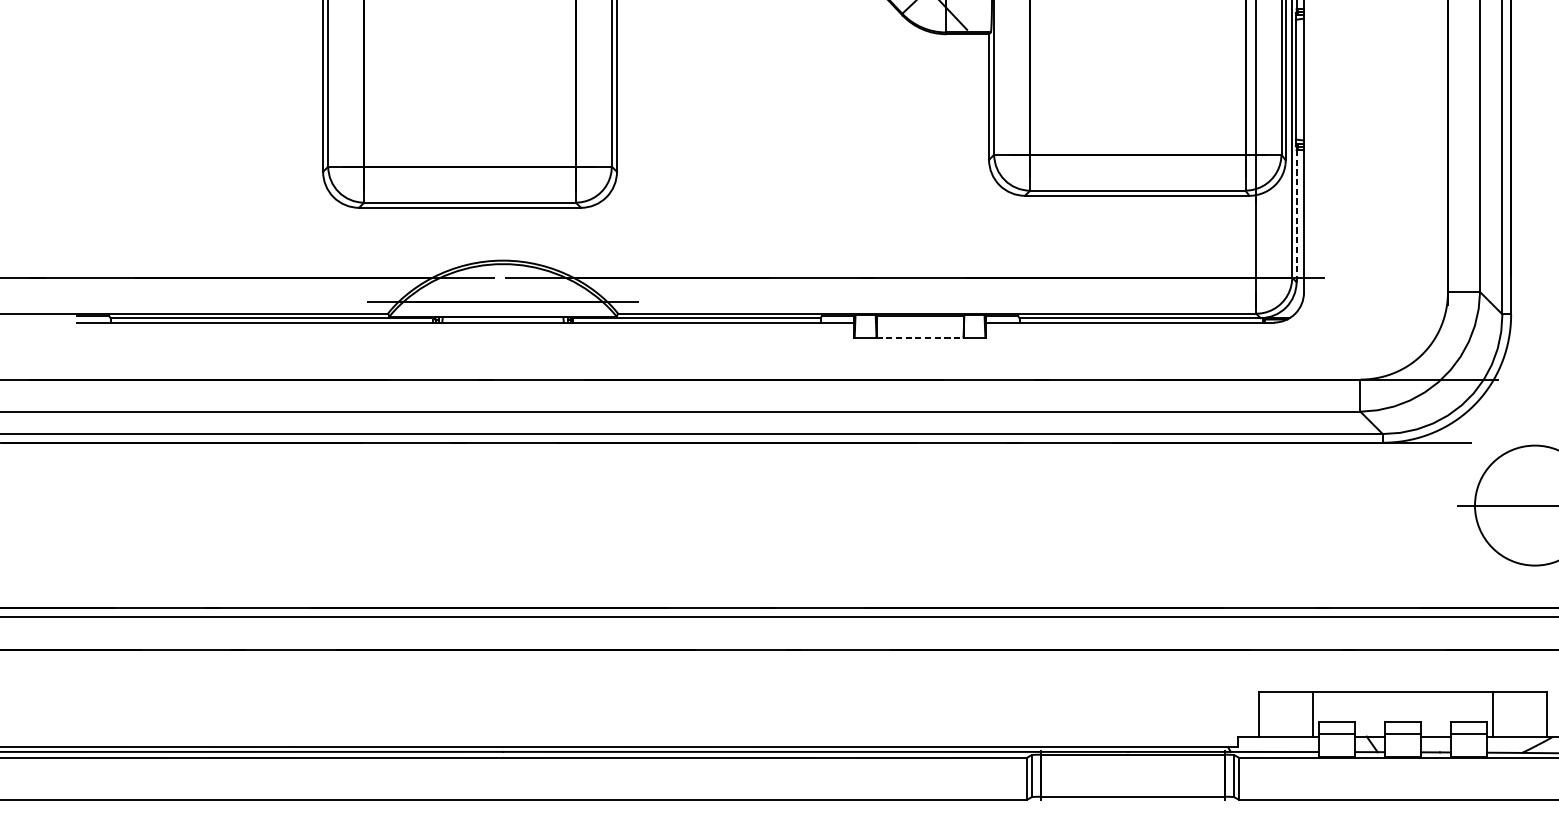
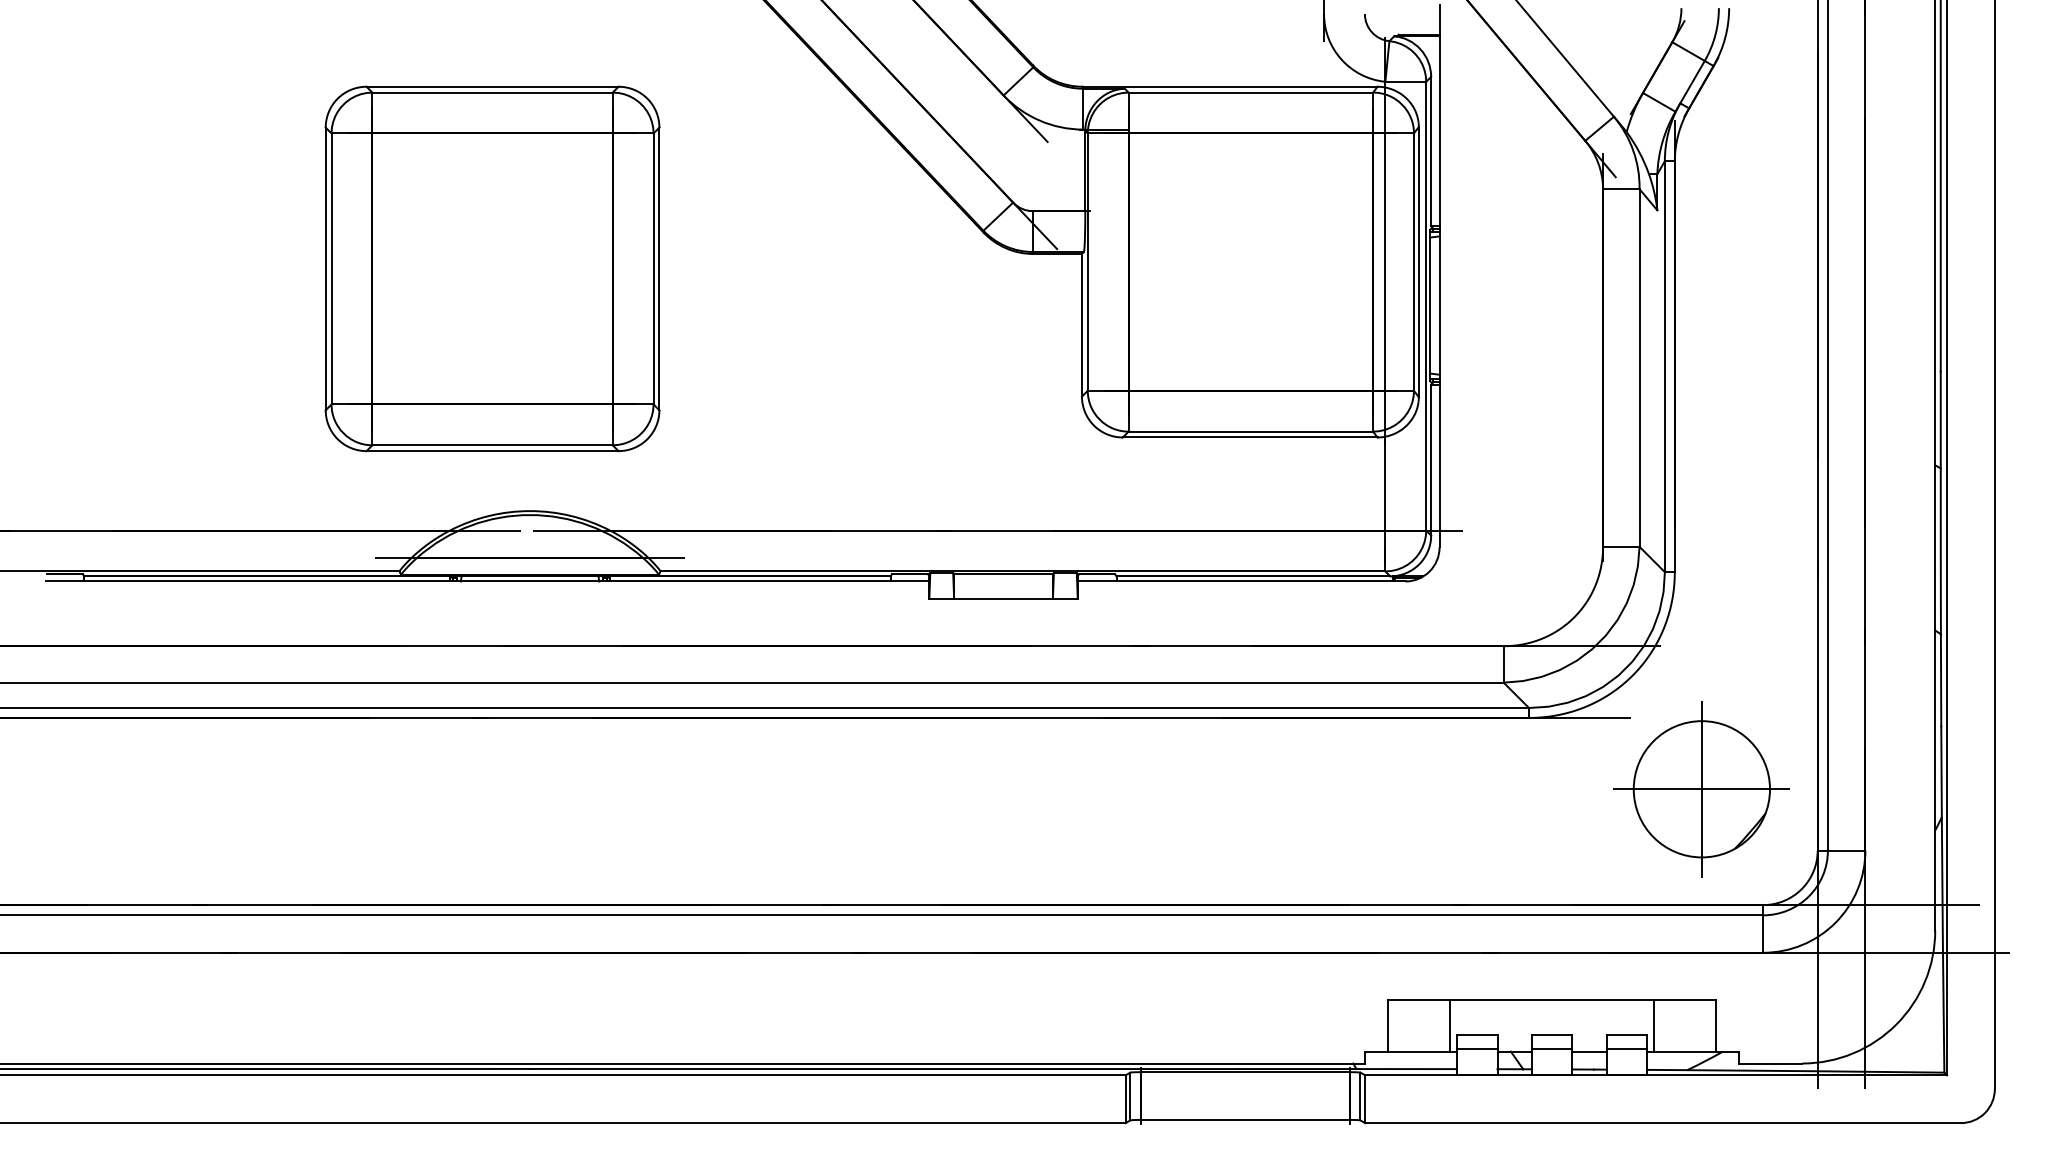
line: (1296, 216) -> (1431, 460), dashed -> solid
line: (920, 337) -> (1004, 598), dashed -> solid
line: (1534, 504) -> (1701, 788), added

